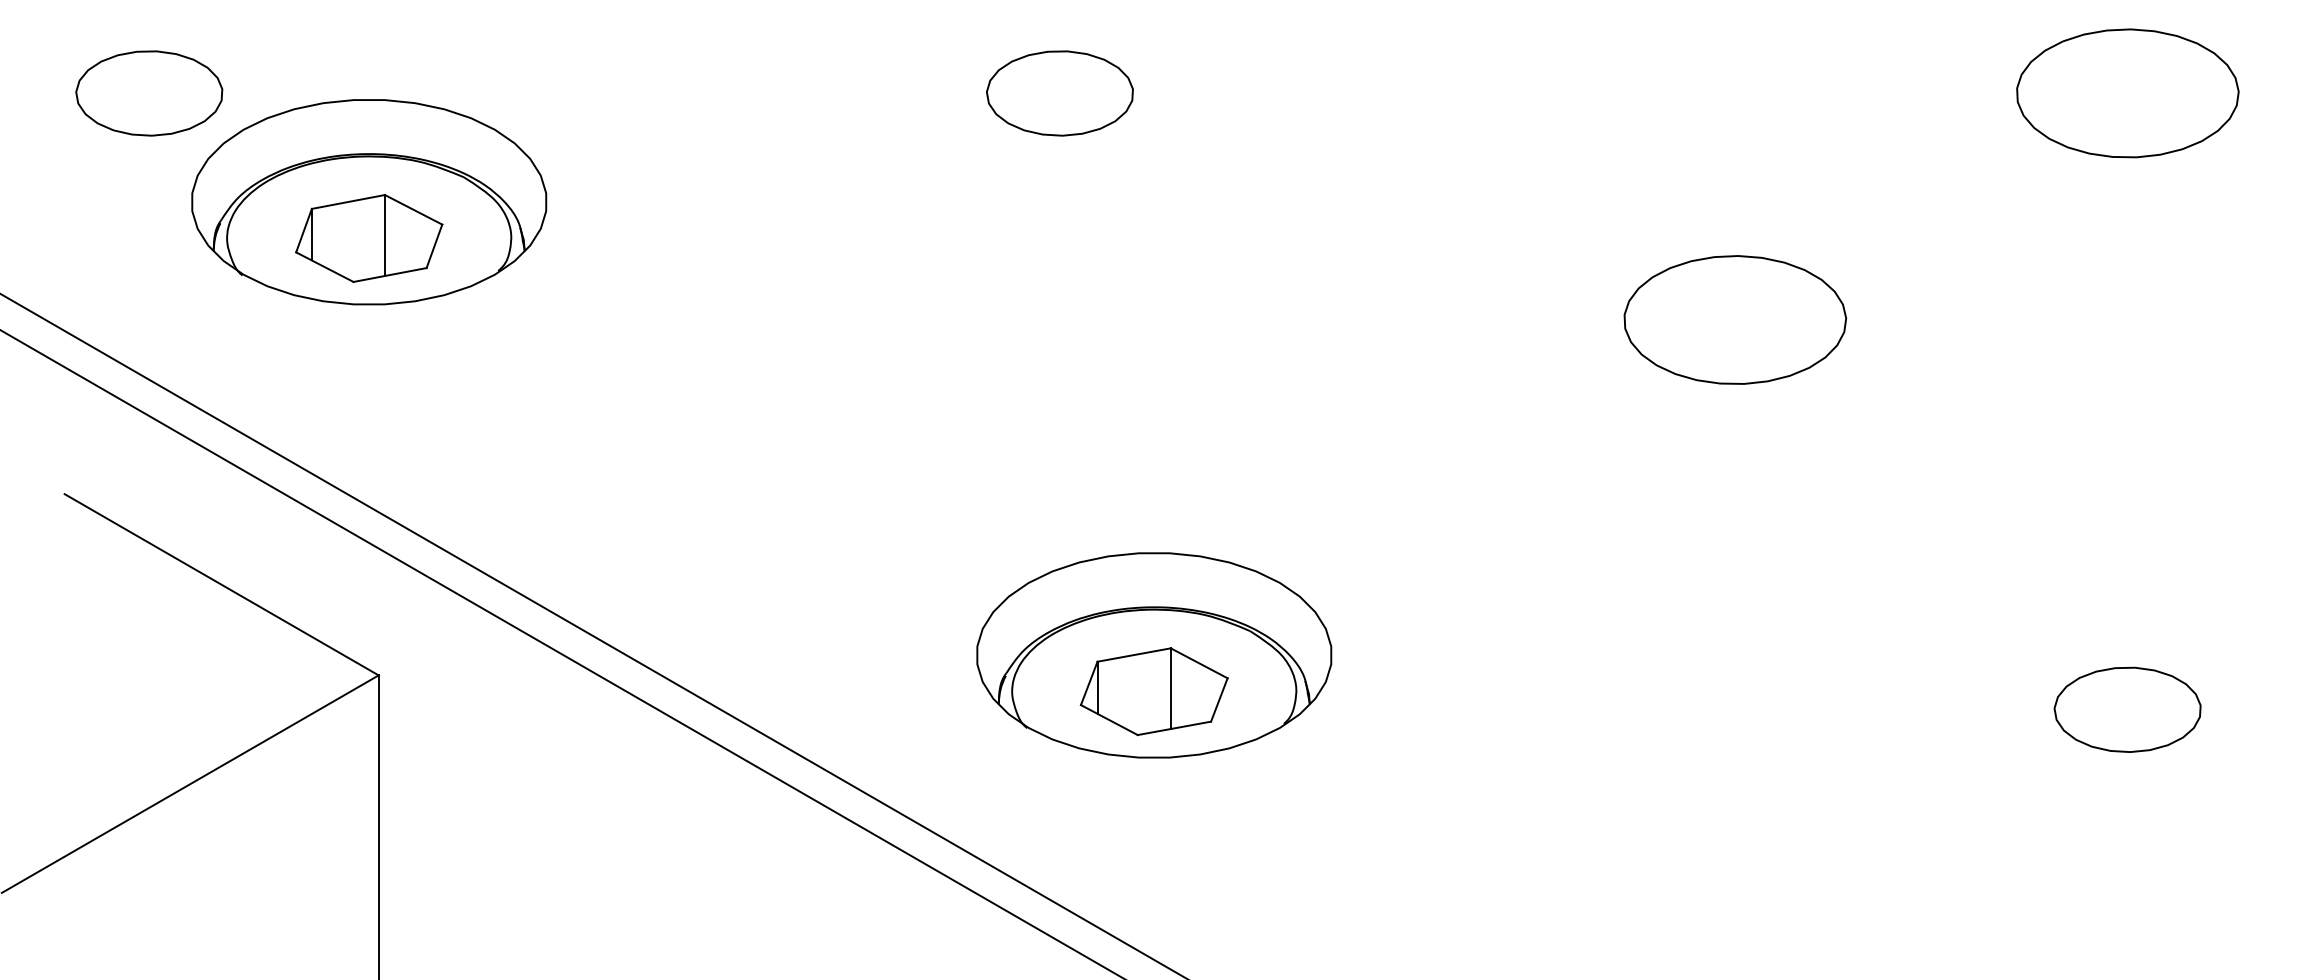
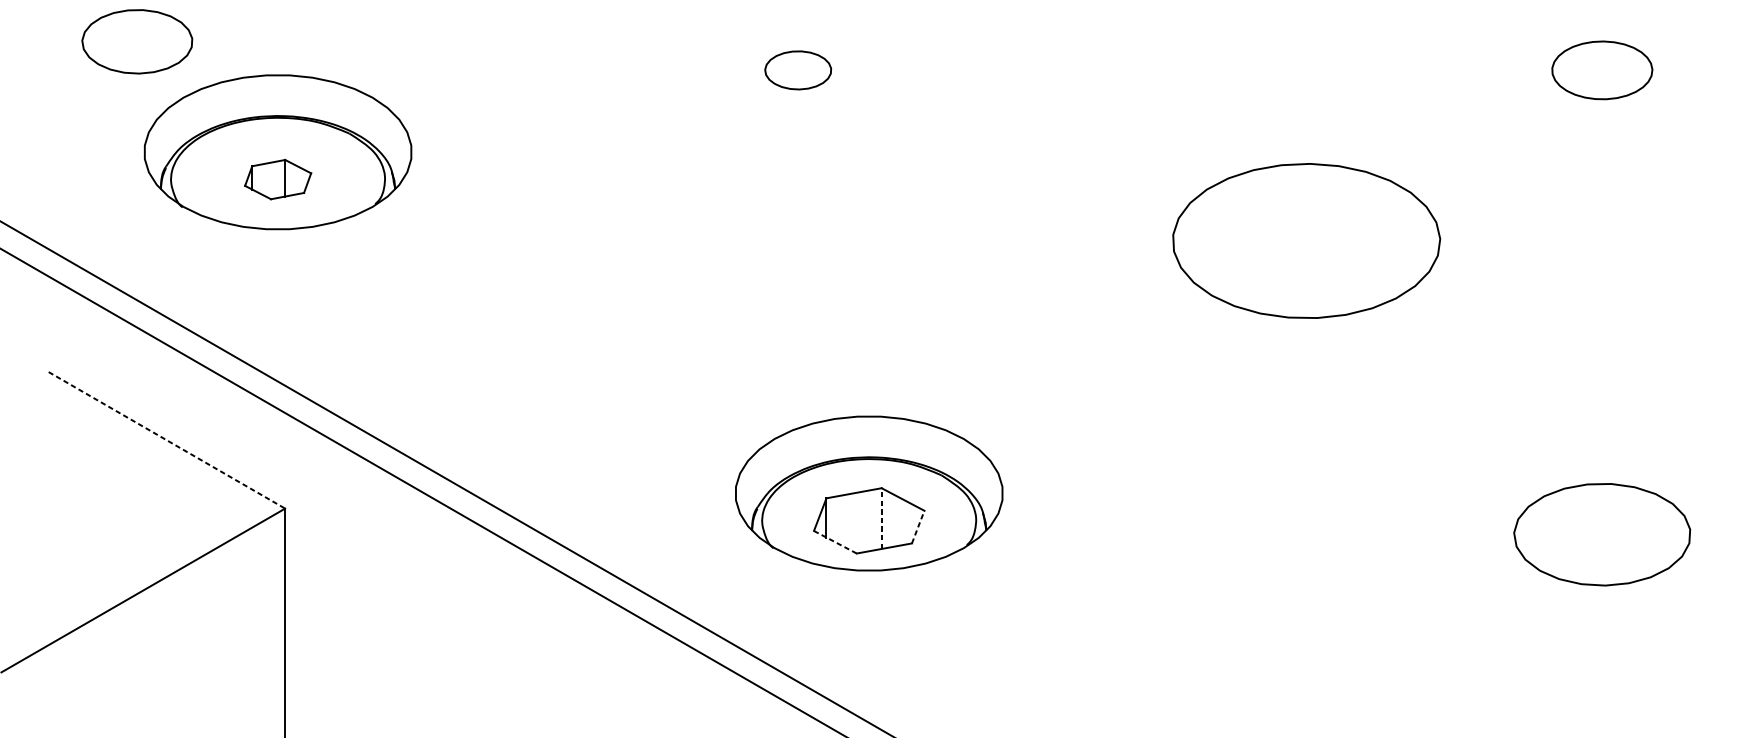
part: (149, 93) -> (137, 41), moved
part: (1059, 93) -> (797, 70), size x0.6
part: (2127, 93) -> (1602, 70), size x0.6
part: (369, 238) -> (278, 179), size x0.6
part: (1735, 319) -> (1306, 240), size x1.6
line: (222, 585) -> (167, 440), solid -> dashed
line: (1170, 688) -> (881, 518), solid -> dashed
line: (1219, 699) -> (918, 526), solid -> dashed
part: (2127, 709) -> (1602, 534), size x1.6
line: (1108, 719) -> (834, 541), solid -> dashed

